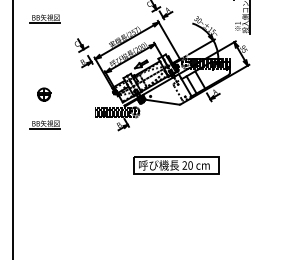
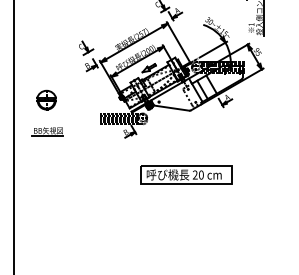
part: (45, 18) -> (47, 19), removed
part: (44, 94) -> (46, 99), size x1.43

